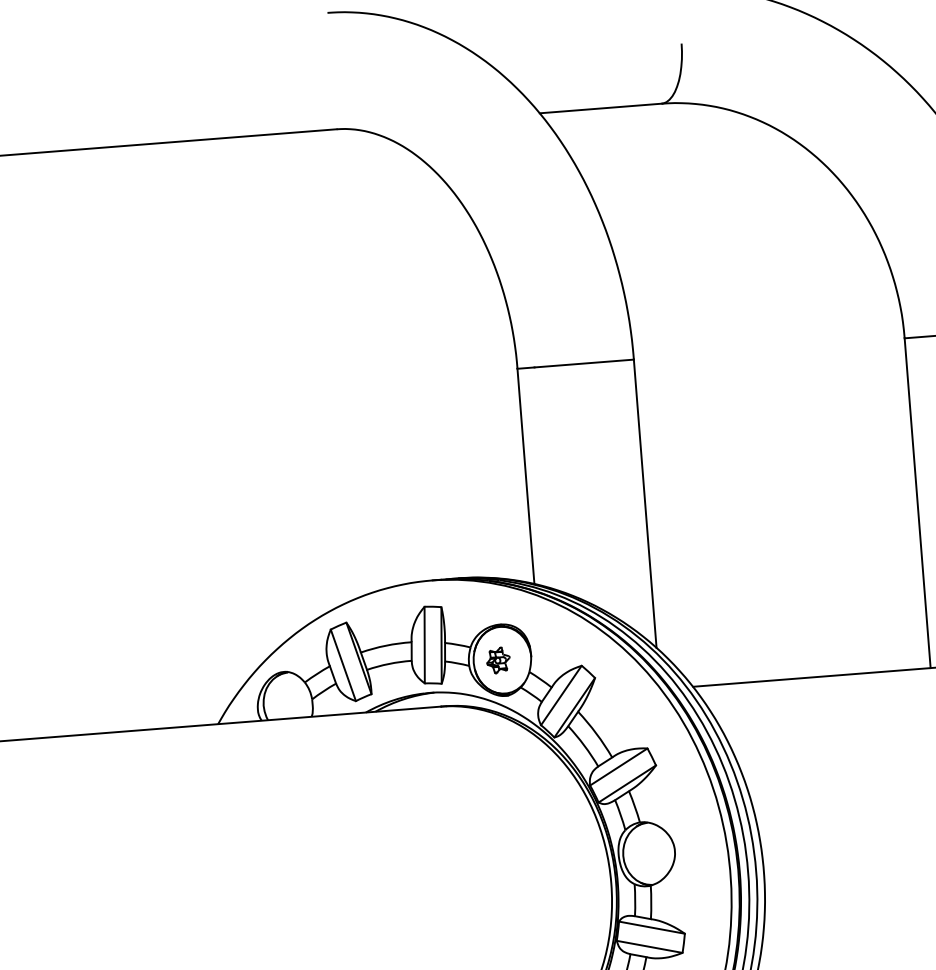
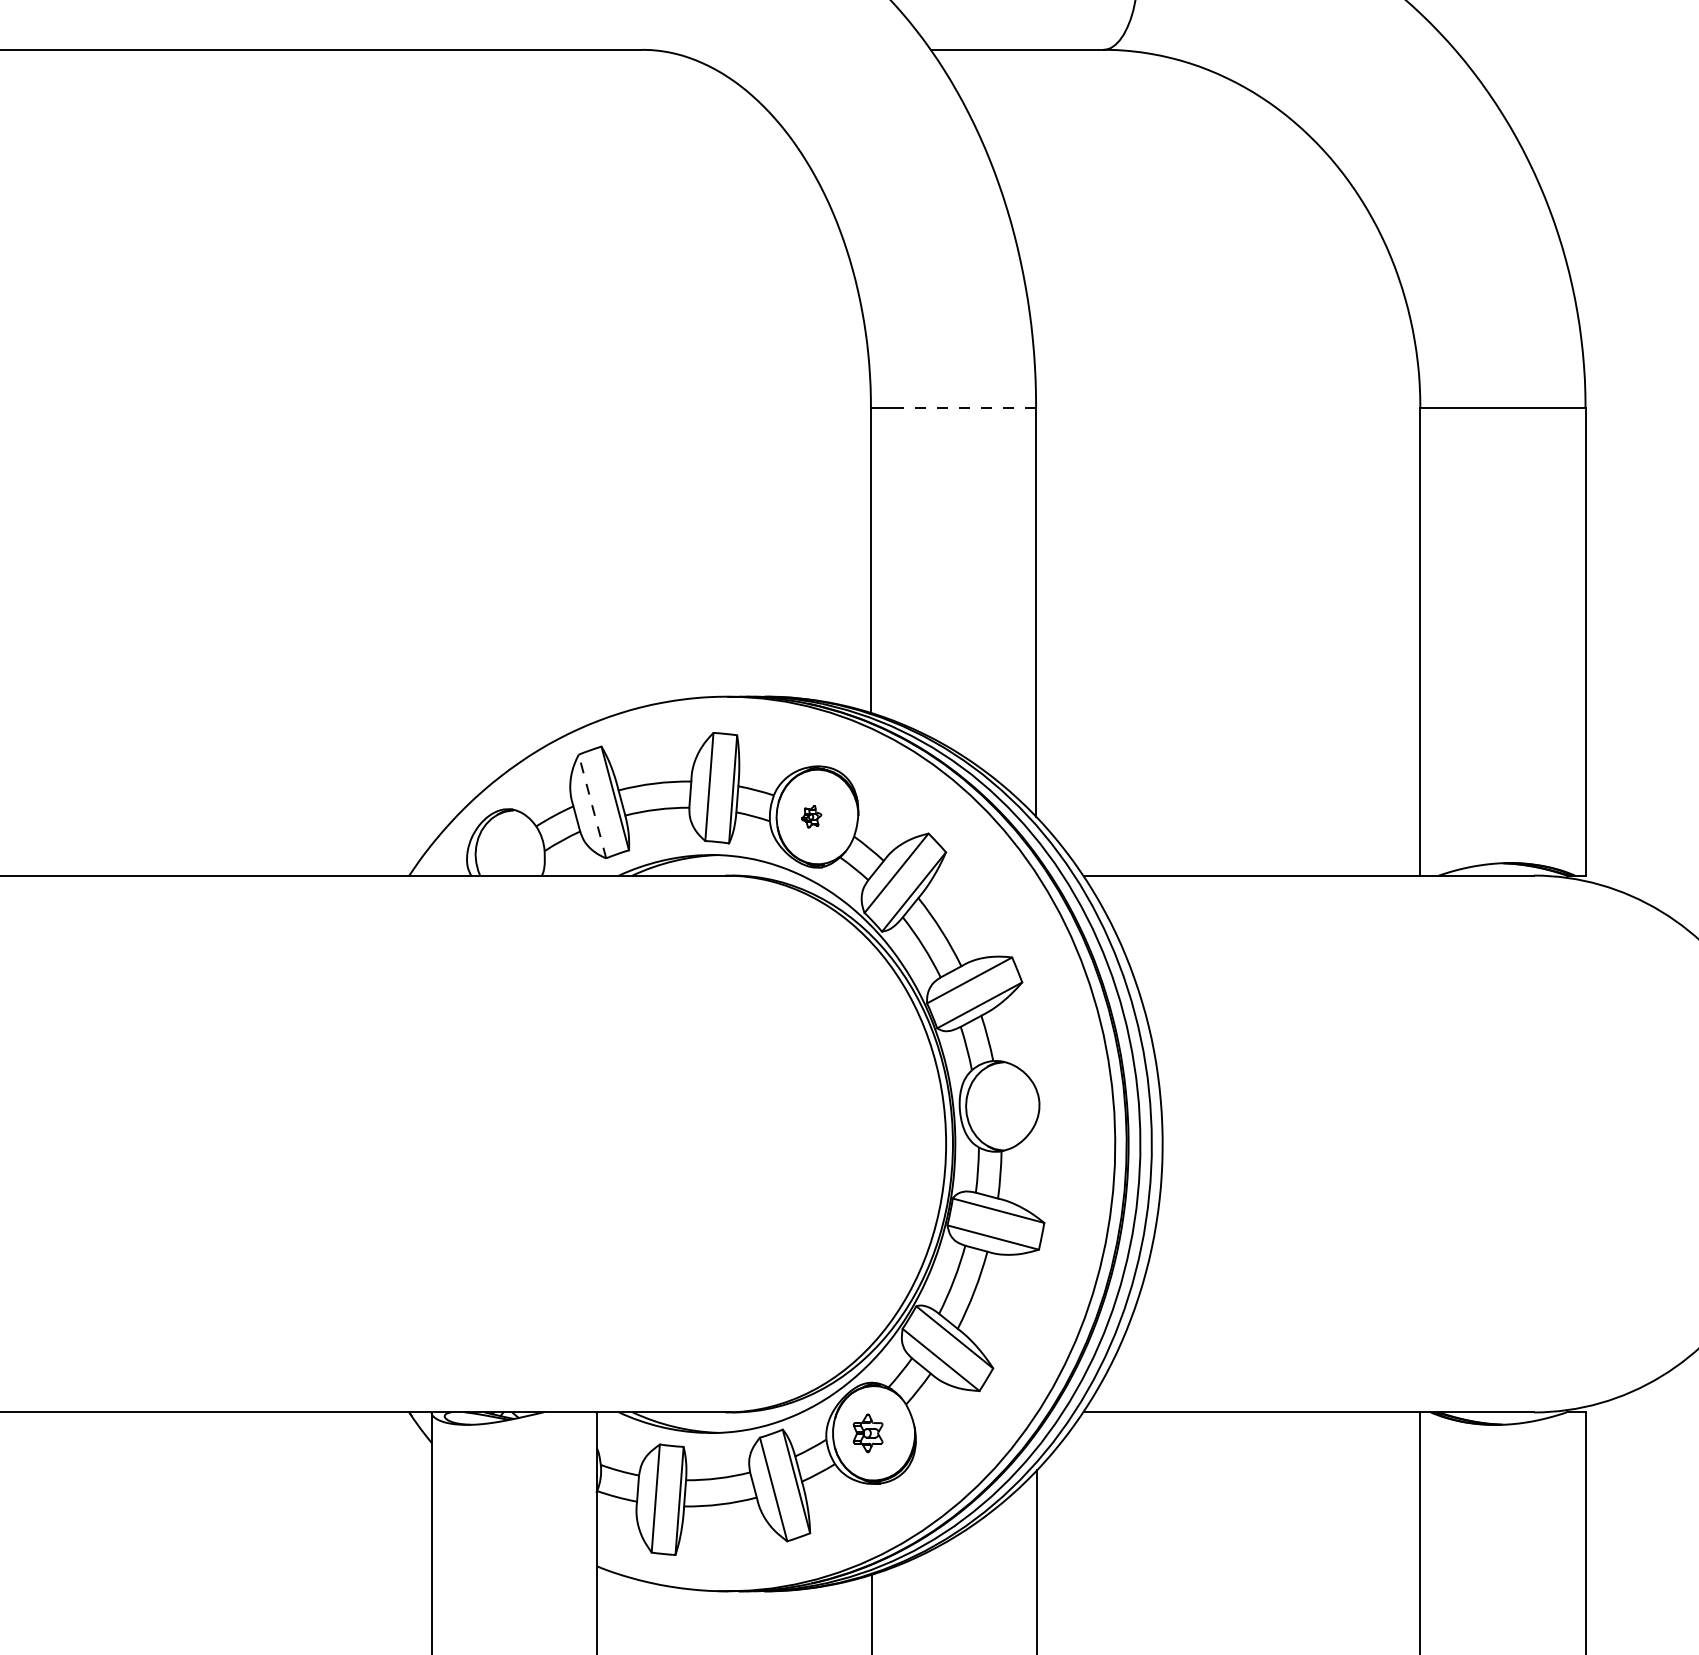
line: (584, 363) -> (965, 407), solid -> dashed
part: (498, 660) -> (811, 816), size x0.6
line: (343, 665) -> (592, 806), solid -> dashed

